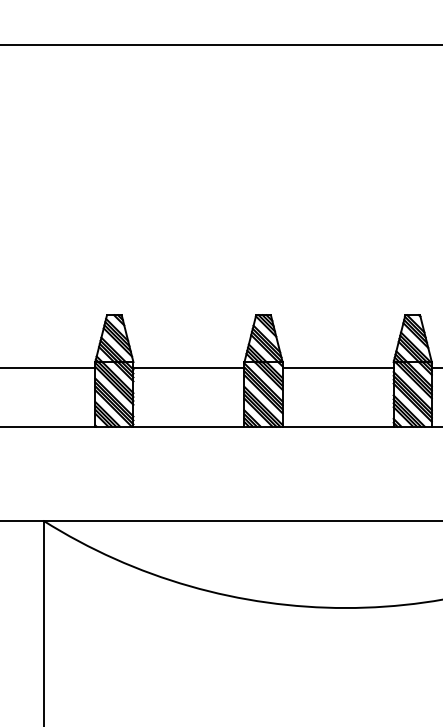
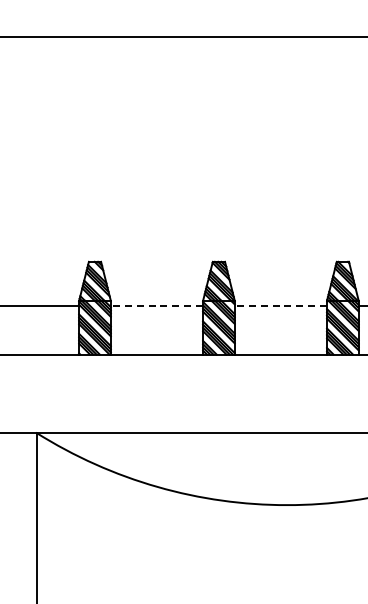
line: (188, 367) -> (156, 305), solid -> dashed
line: (337, 367) -> (280, 305), solid -> dashed

